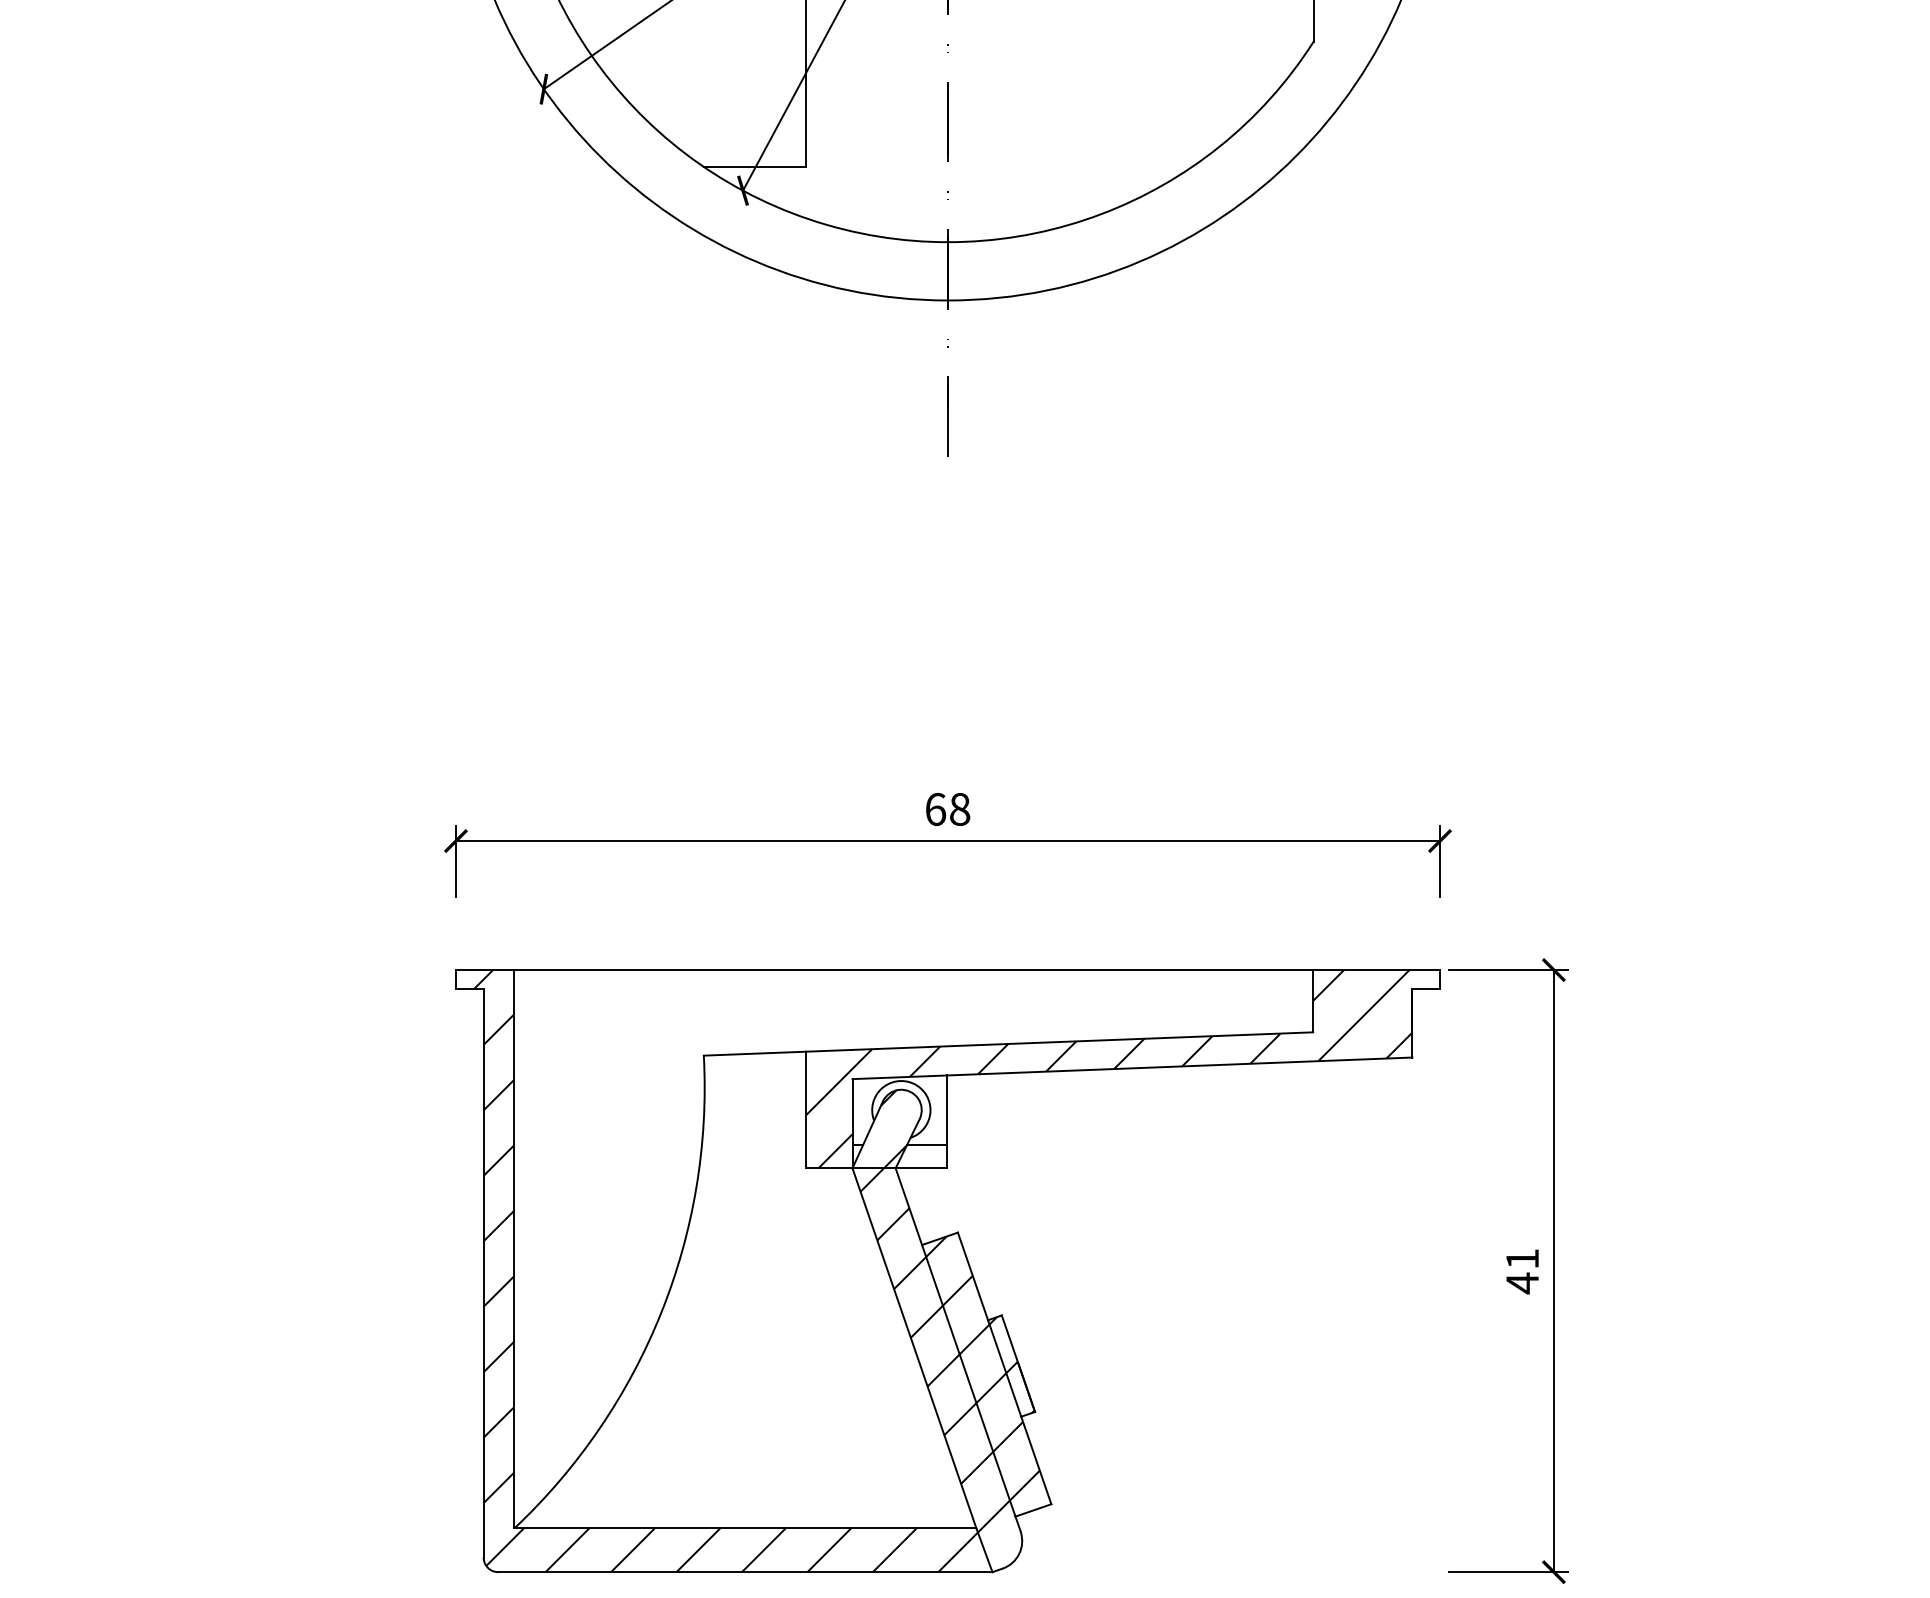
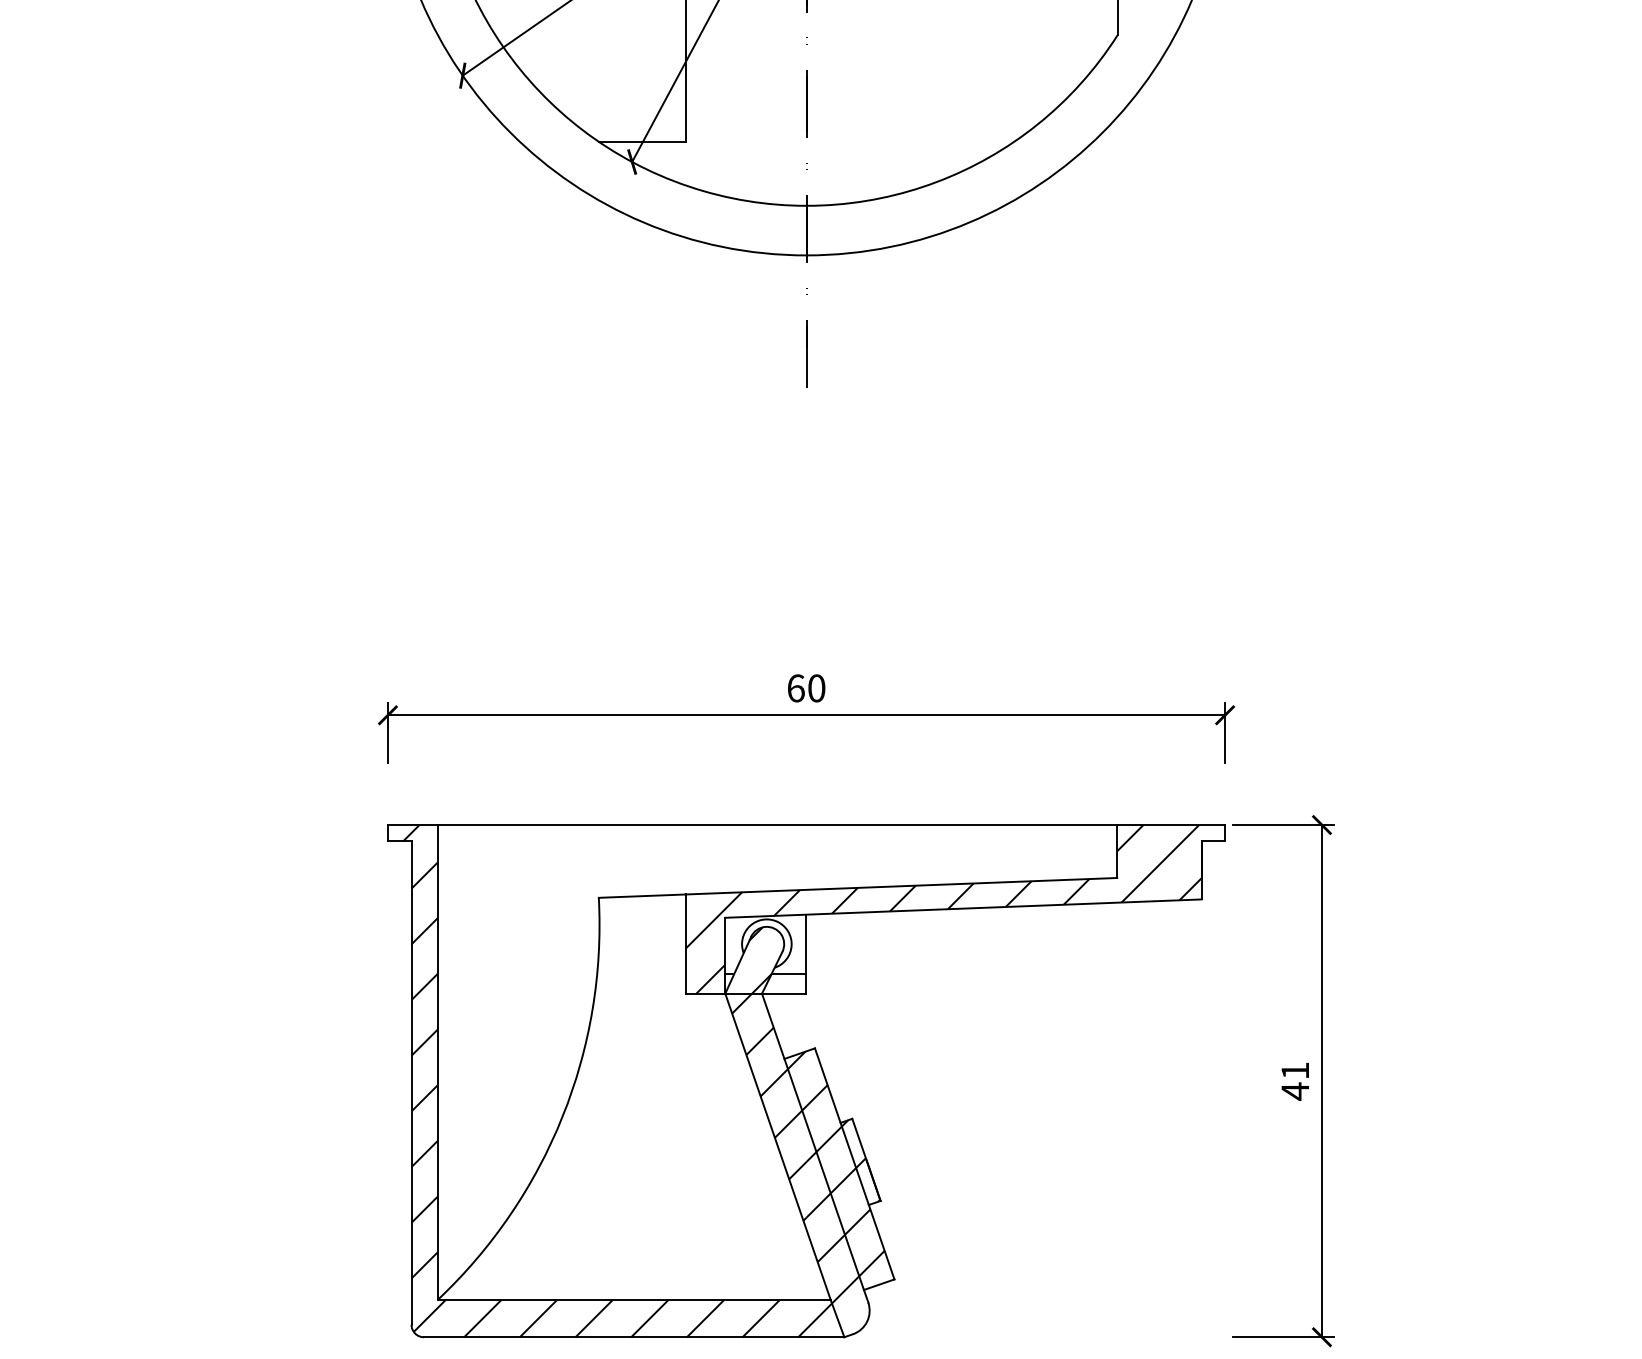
text: (960, 809) -> (817, 688), 68 -> 60

